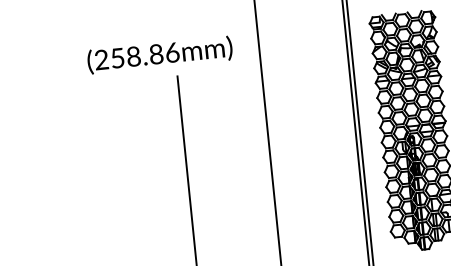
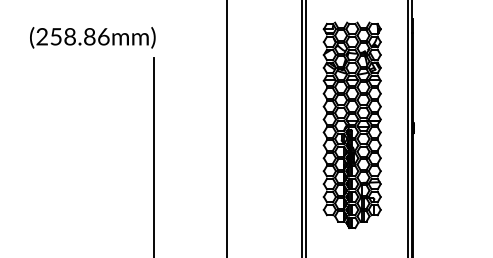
text: (159, 54) -> (92, 37), moved

